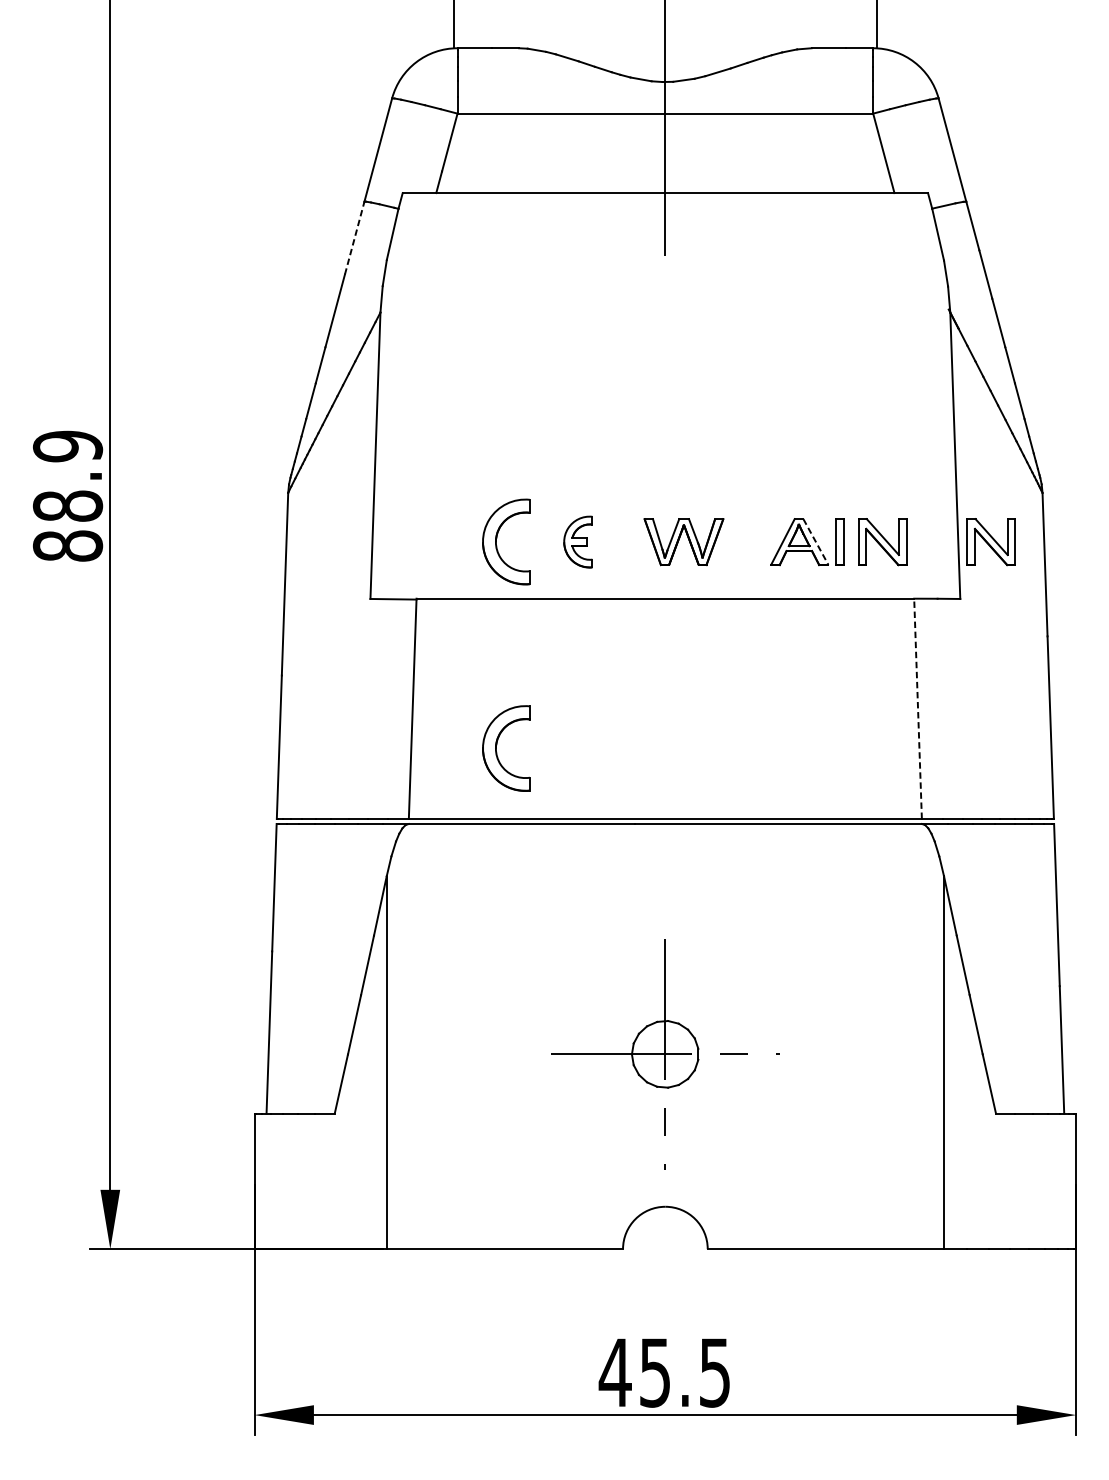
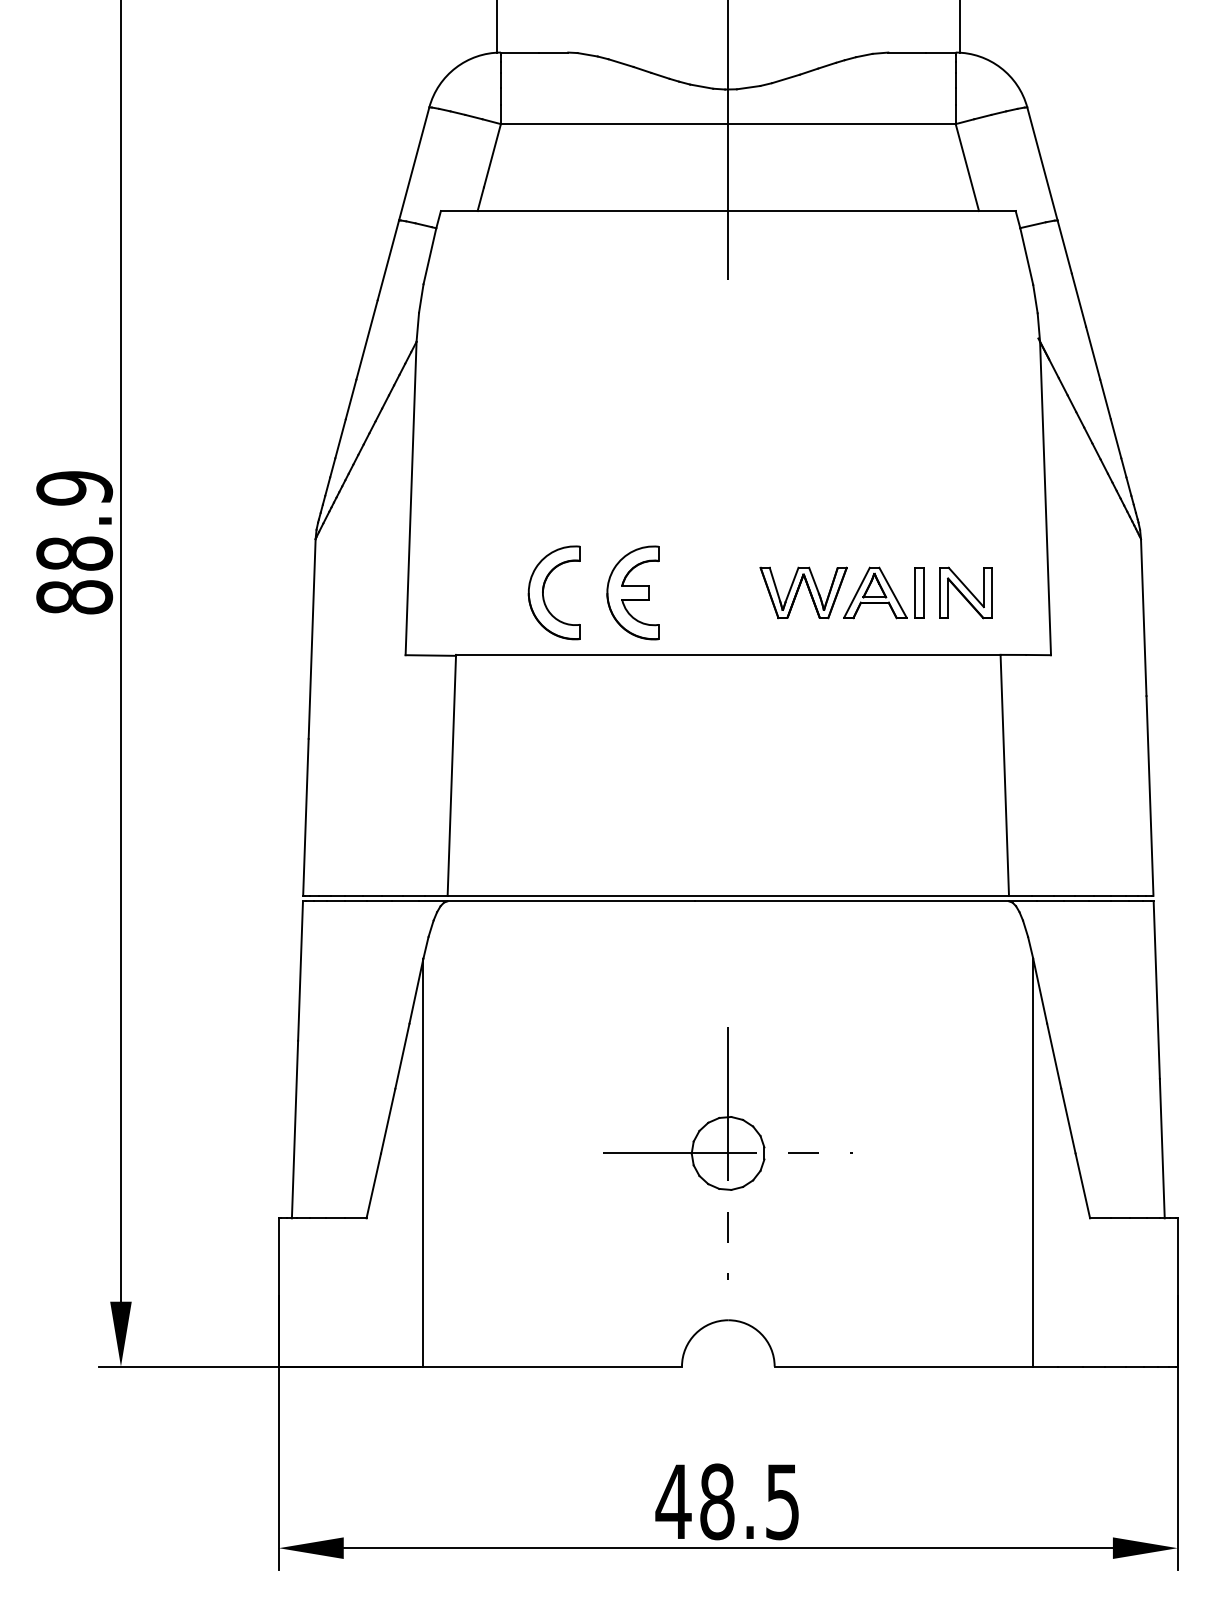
line: (354, 237) -> (388, 259), dashed -> solid
part: (577, 541) -> (632, 592), size x1.67
part: (683, 541) -> (803, 592), moved
part: (990, 541) -> (1084, 592), removed
line: (816, 542) -> (893, 593), dashed -> solid
line: (917, 708) -> (1004, 775), dashed -> solid
part: (497, 745) -> (544, 815), removed
text: (655, 1372) -> (717, 1501), 45.5 -> 48.5

